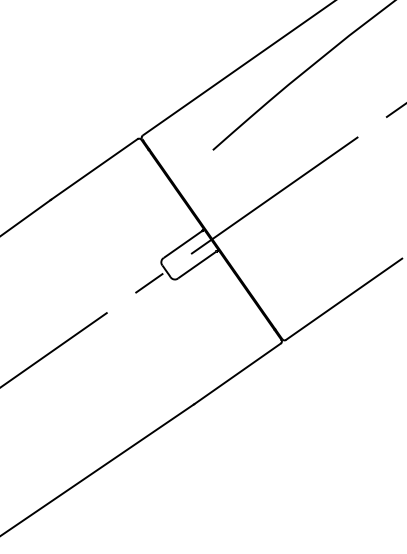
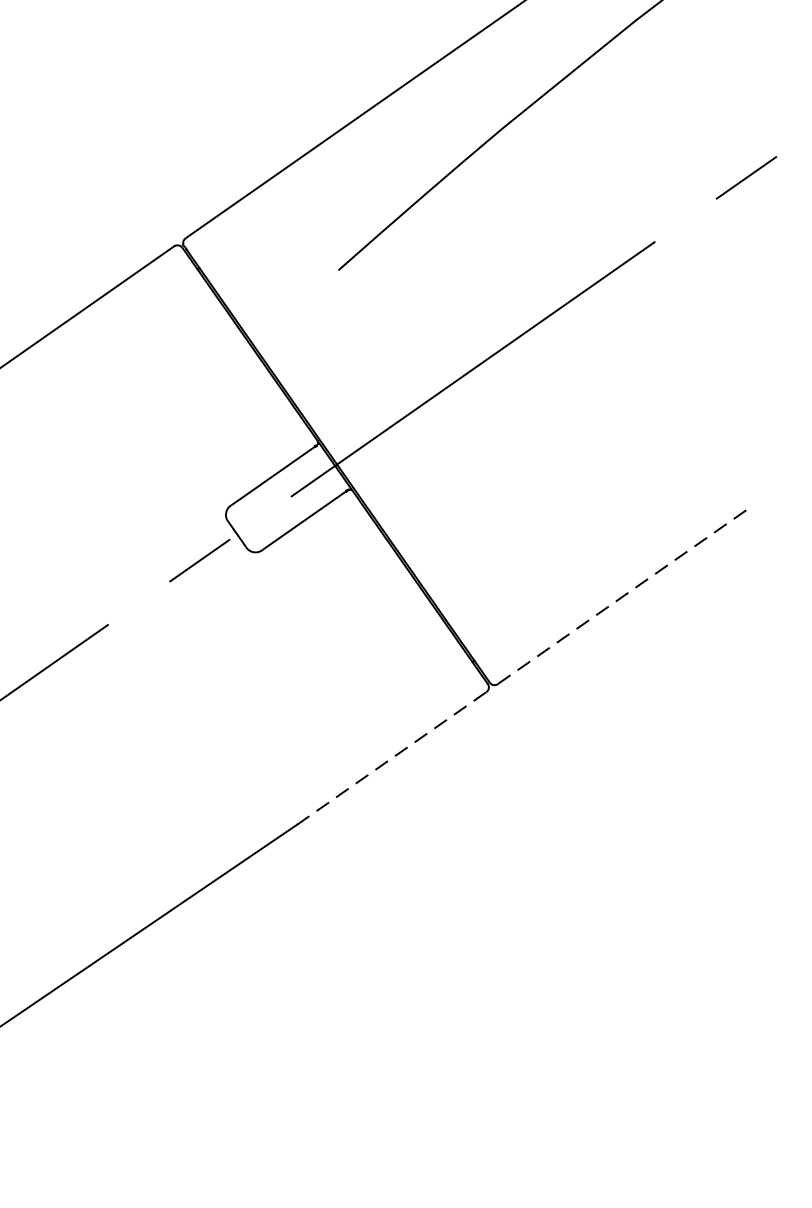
line: (344, 299) -> (625, 595), solid -> dashed
line: (237, 373) -> (392, 757), solid -> dashed

